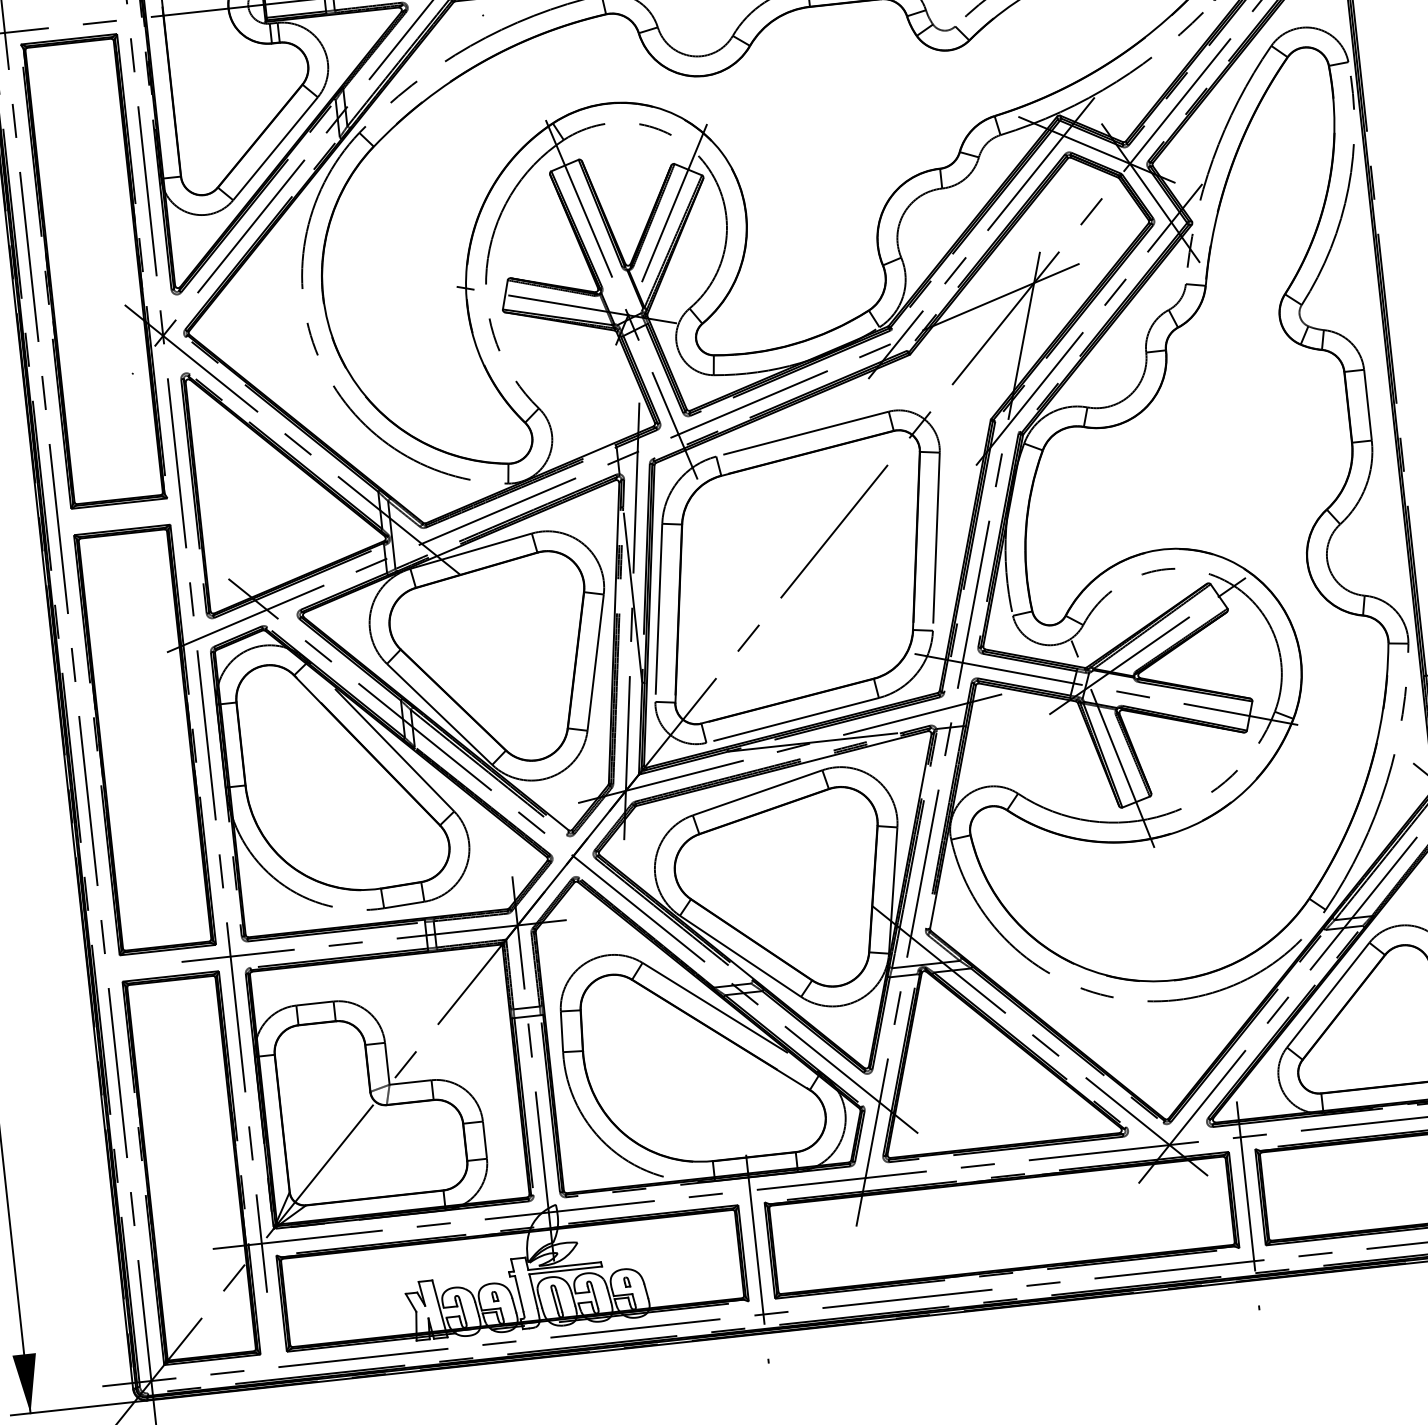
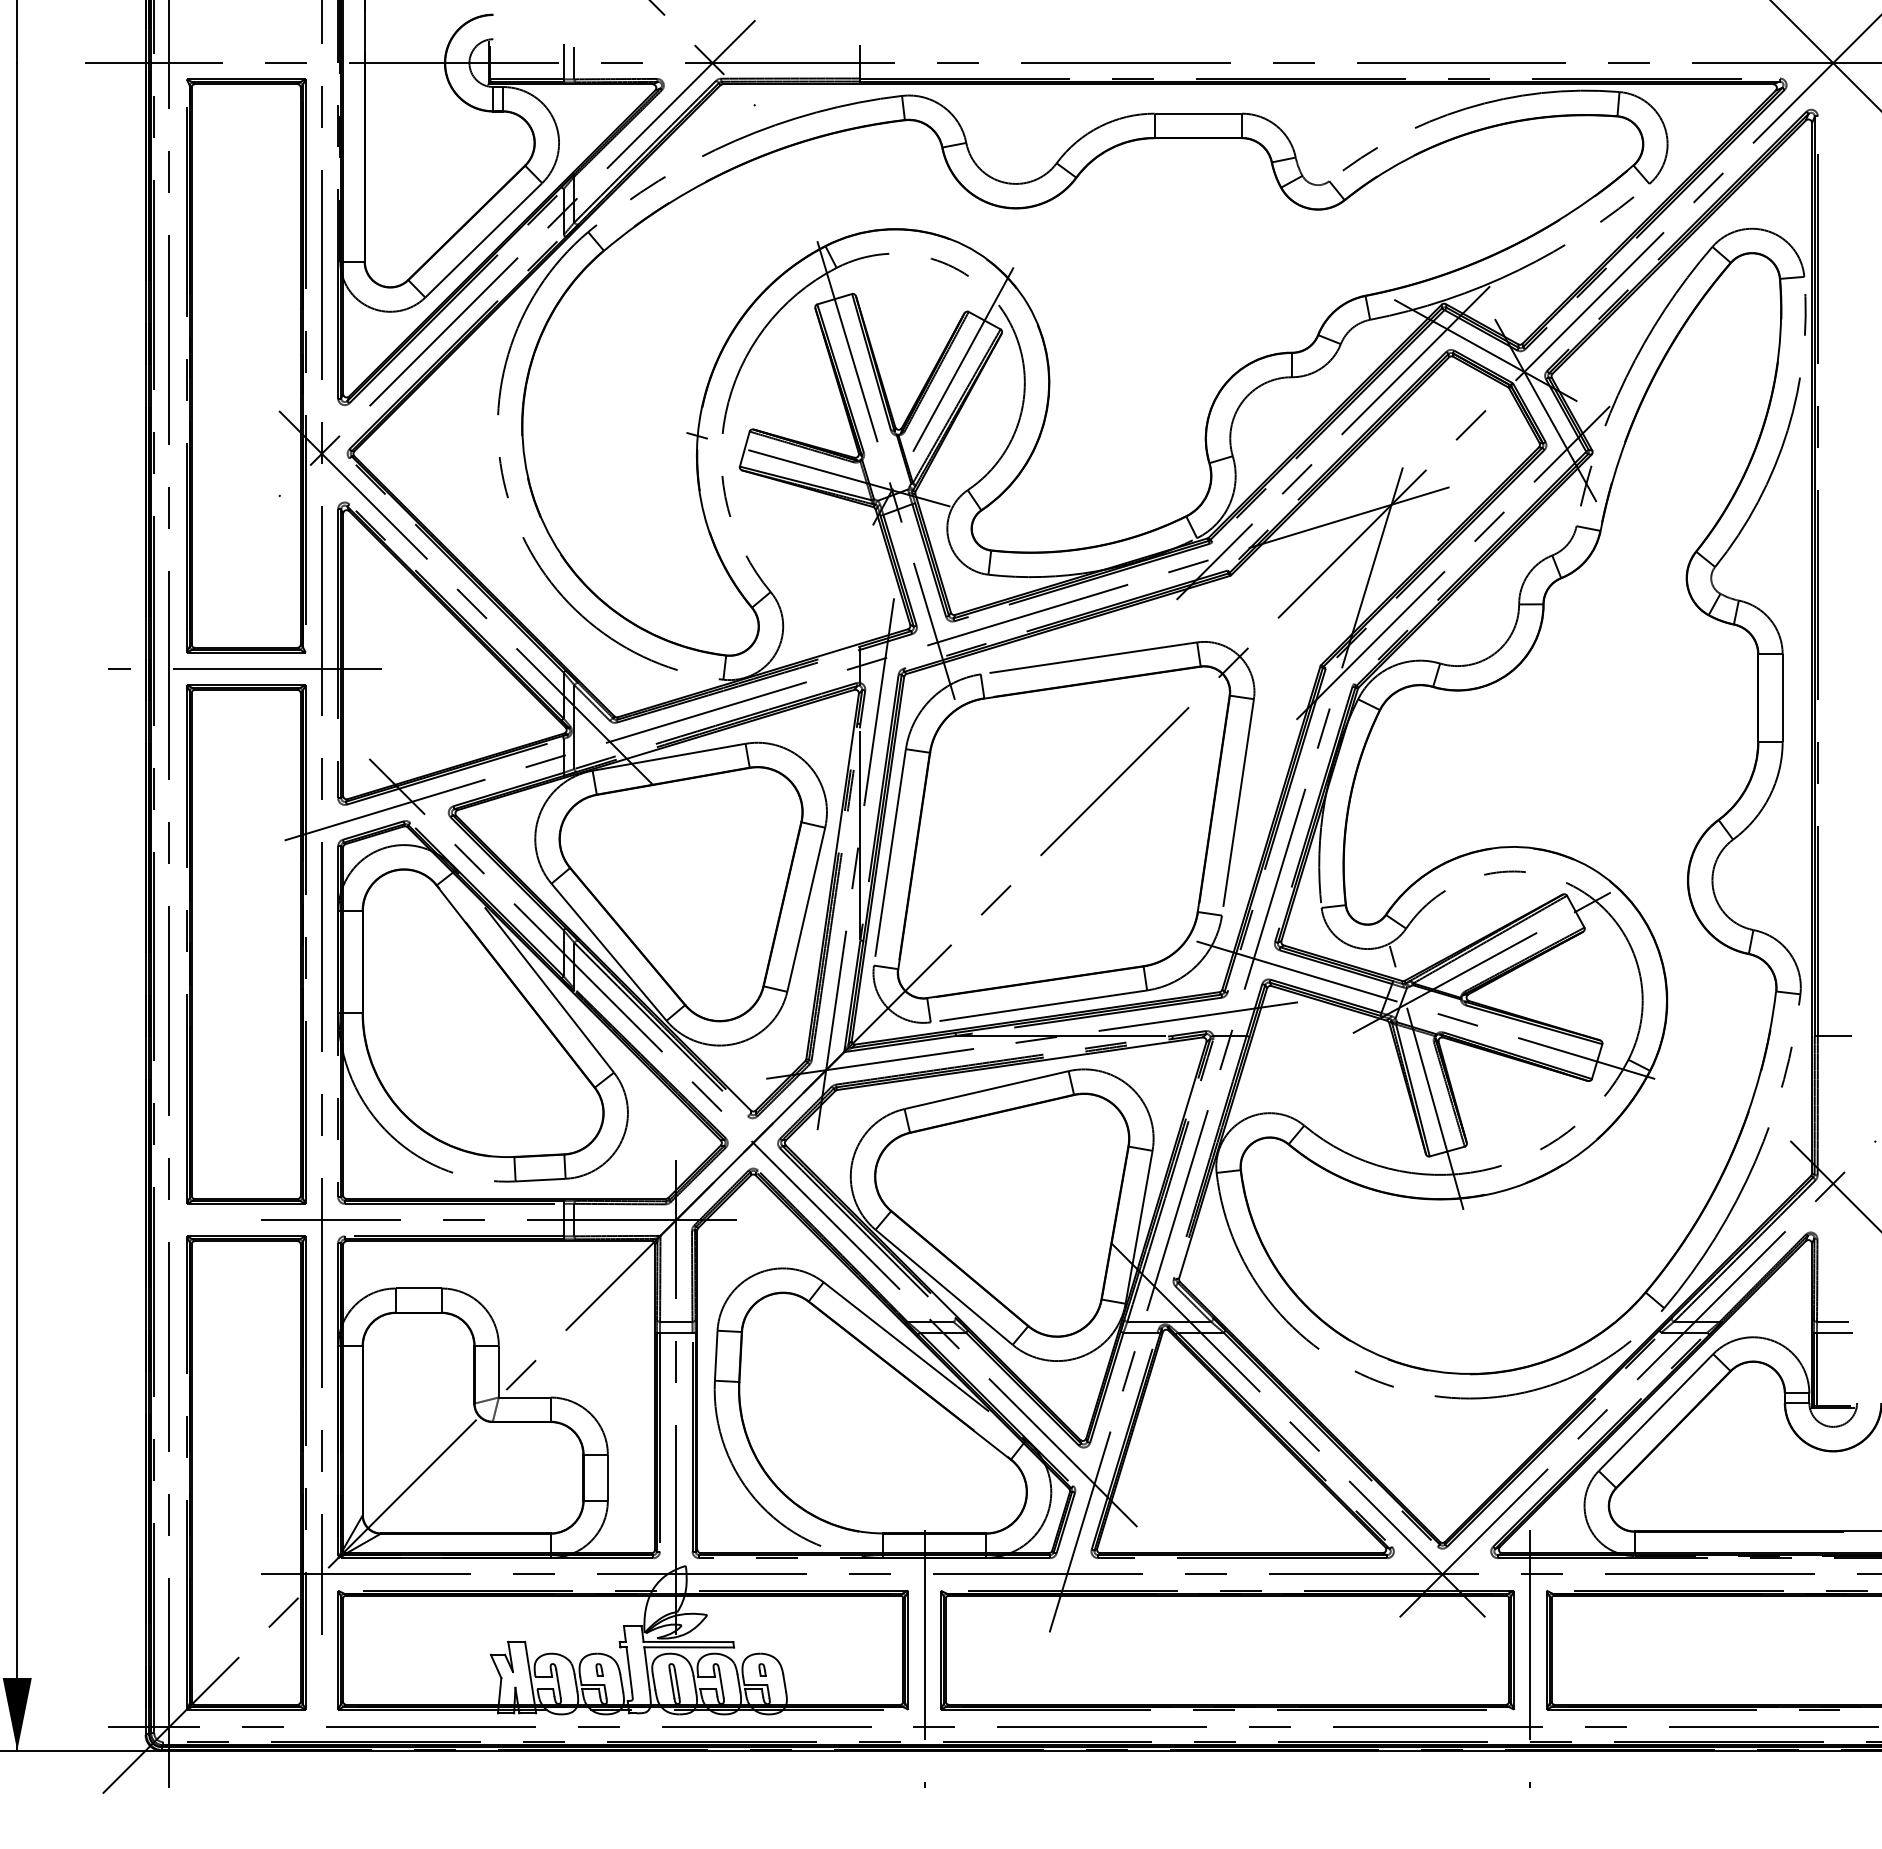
line: (120, 516) -> (245, 668), added

